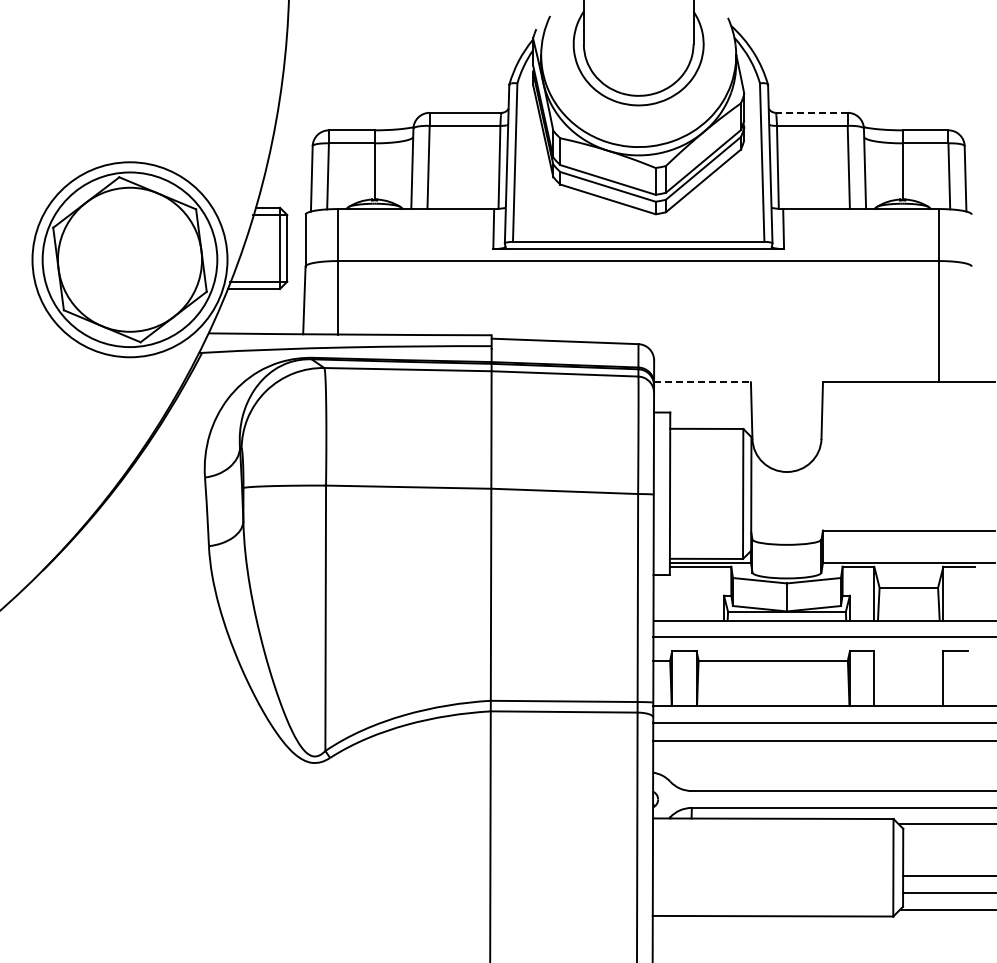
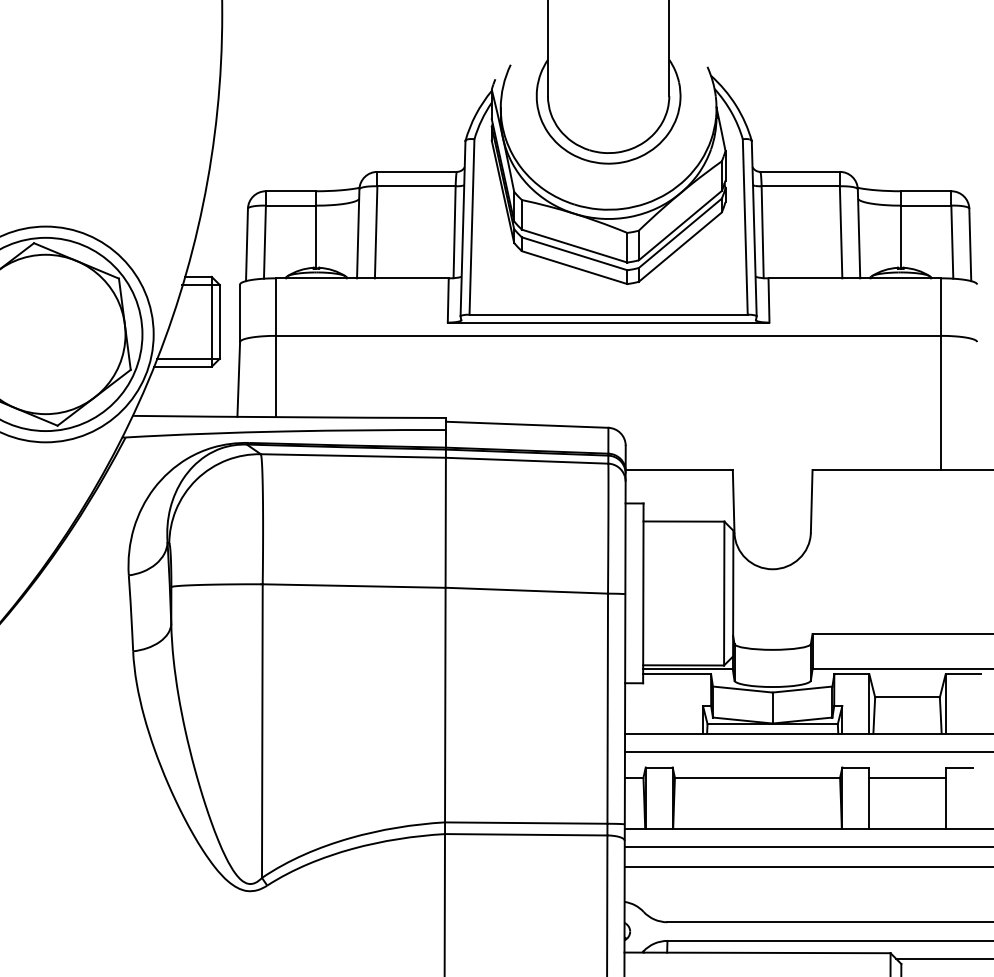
line: (811, 112) -> (799, 171), dashed -> solid
line: (703, 382) -> (680, 470), dashed -> solid
line: (908, 660) -> (907, 777), added

